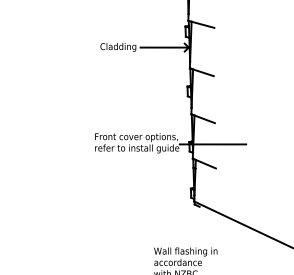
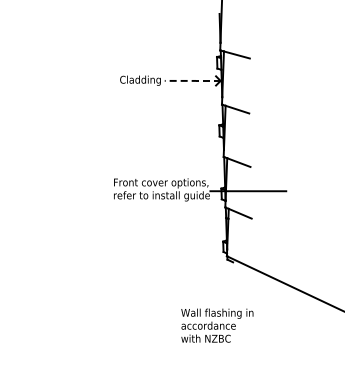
line: (164, 47) -> (193, 80), solid -> dashed

